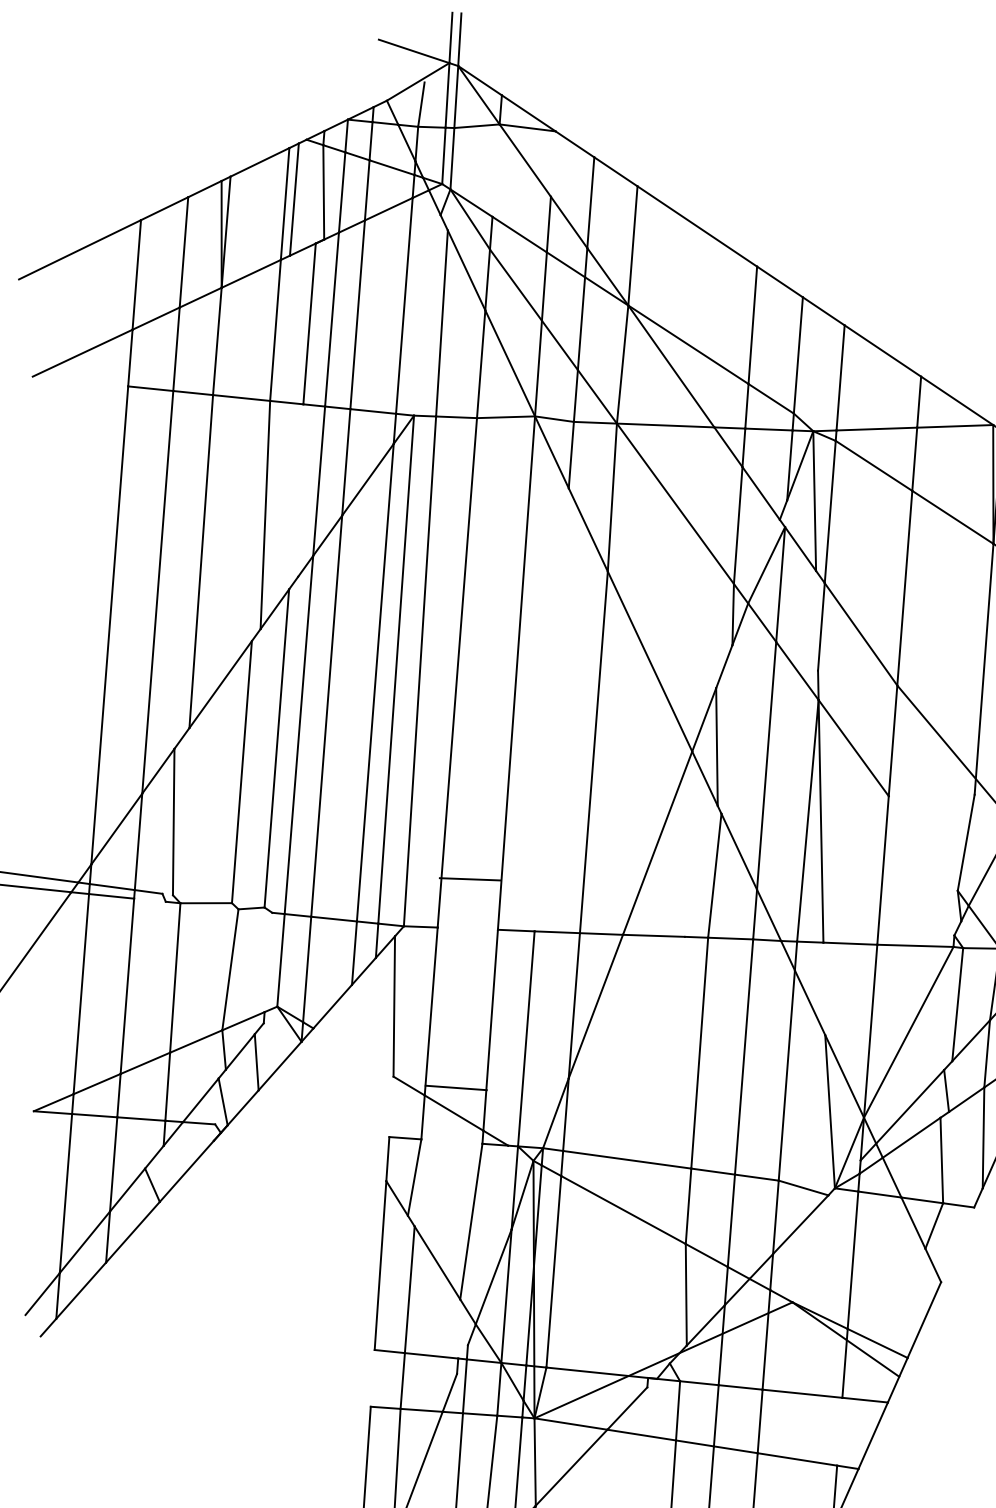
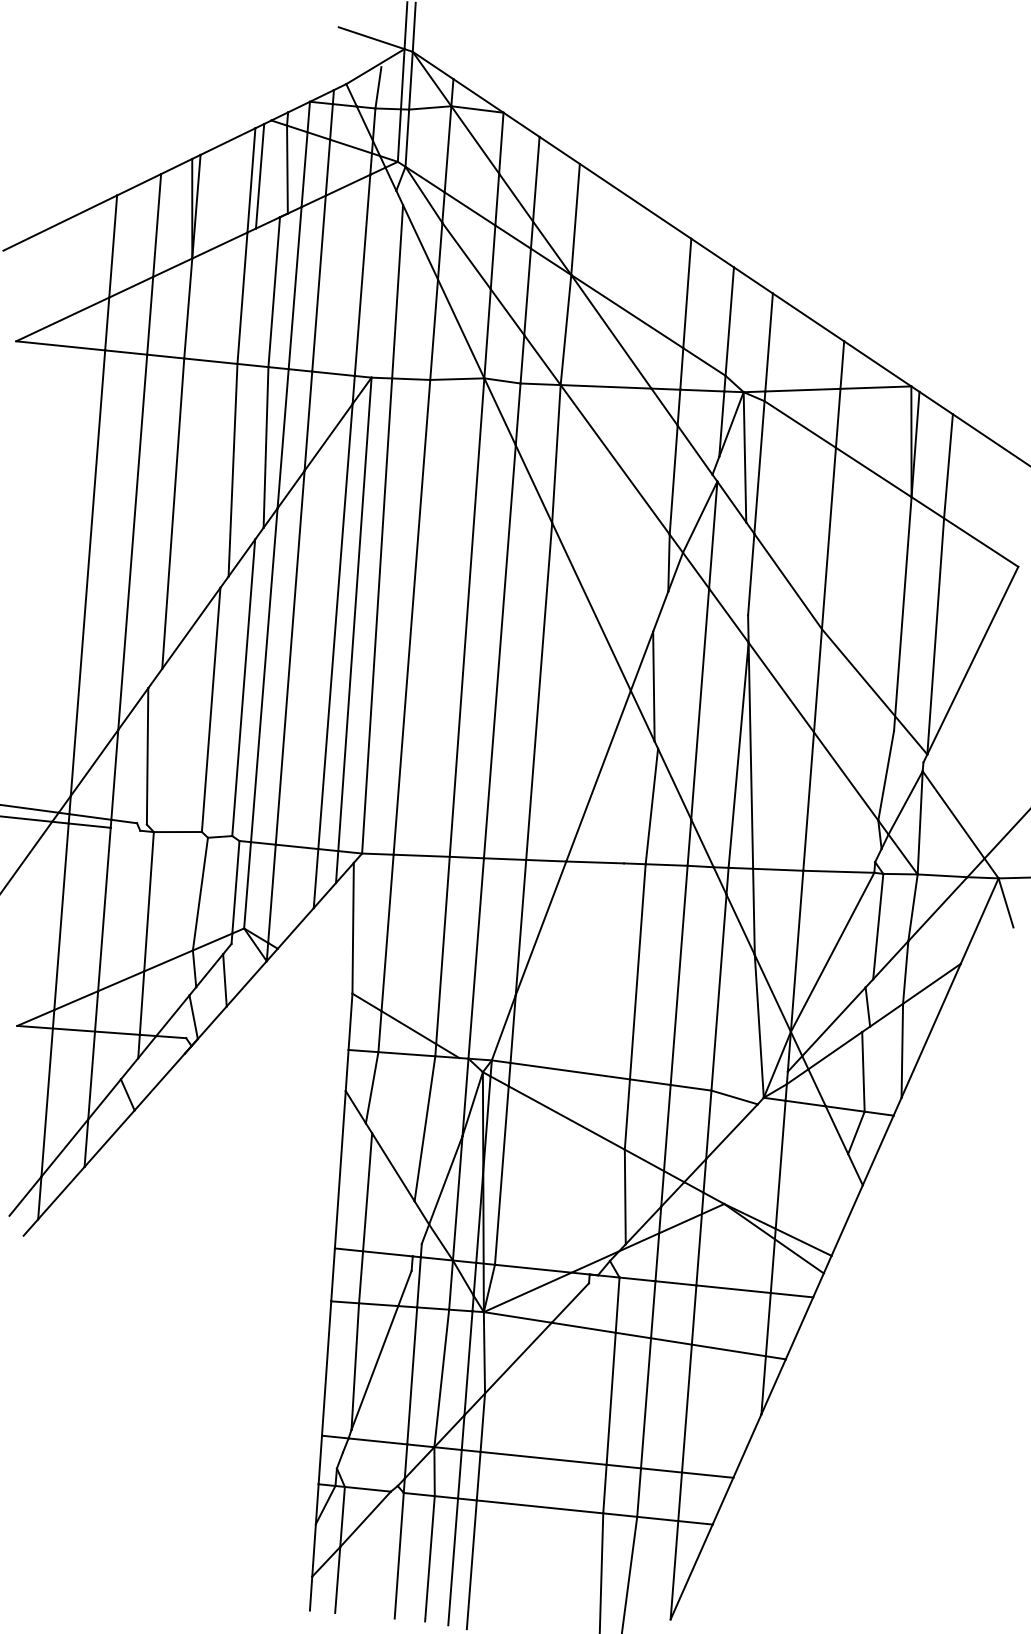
line: (553, 163) -> (501, 142), added
line: (495, 170) -> (447, 149), added
line: (80, 381) -> (60, 345), added
line: (300, 490) -> (265, 447), added
line: (551, 709) -> (499, 651), added
line: (923, 843) -> (846, 776), added
line: (469, 879) -> (421, 855), moved
line: (268, 962) -> (235, 887), added
line: (823, 988) -> (753, 911), added
line: (455, 1088) -> (406, 1054), moved
line: (391, 1106) -> (350, 1021), added
line: (956, 1244) -> (877, 1150), added
line: (372, 1377) -> (332, 1274), added
line: (838, 1431) -> (767, 1324), added

